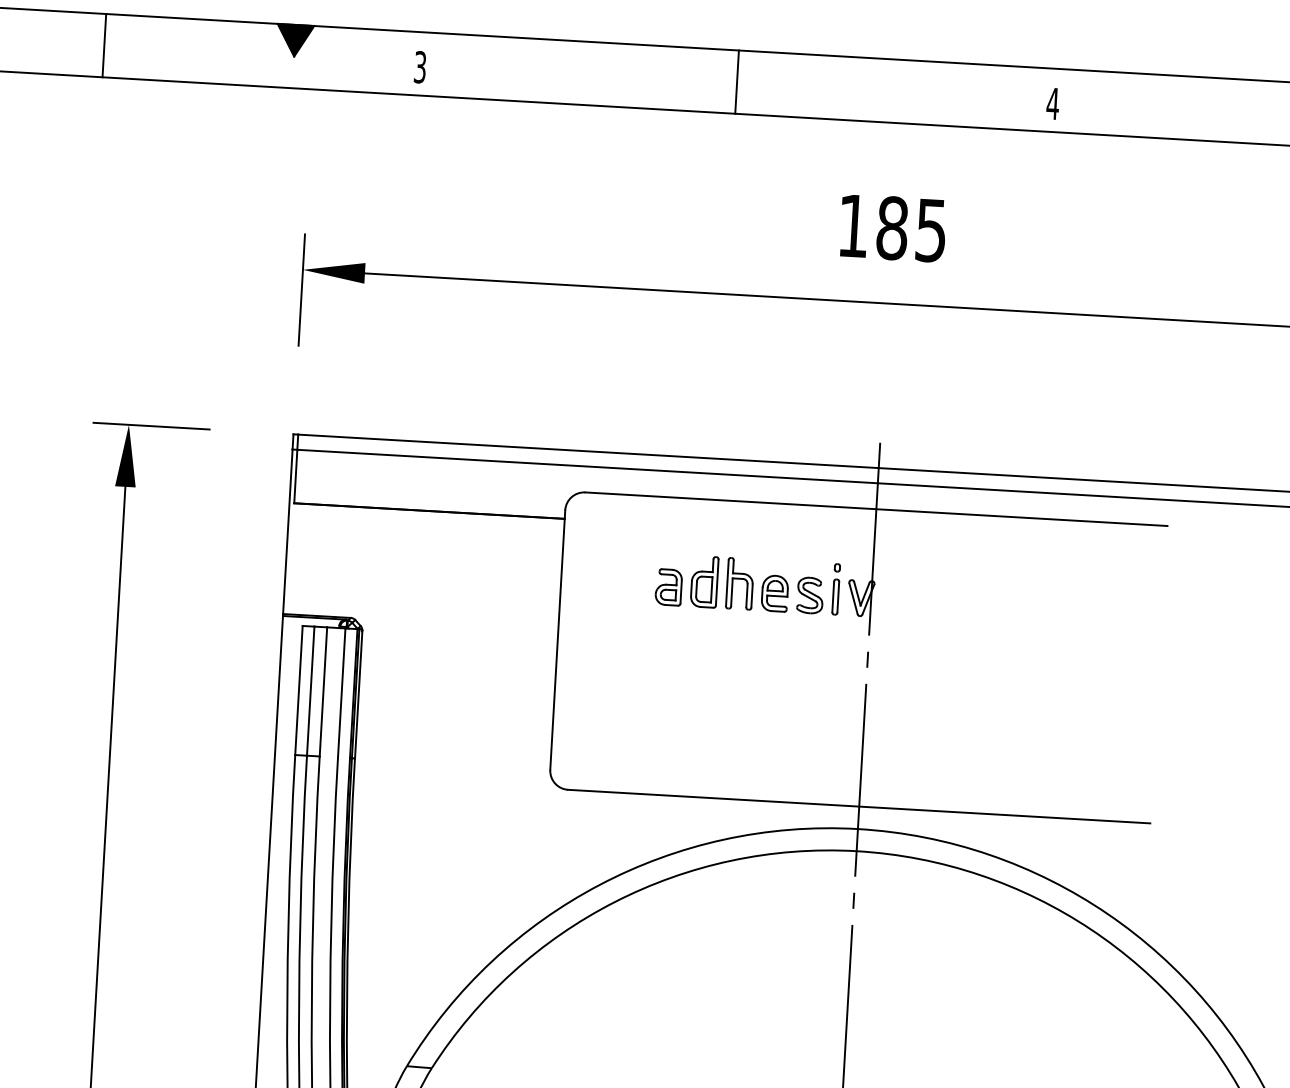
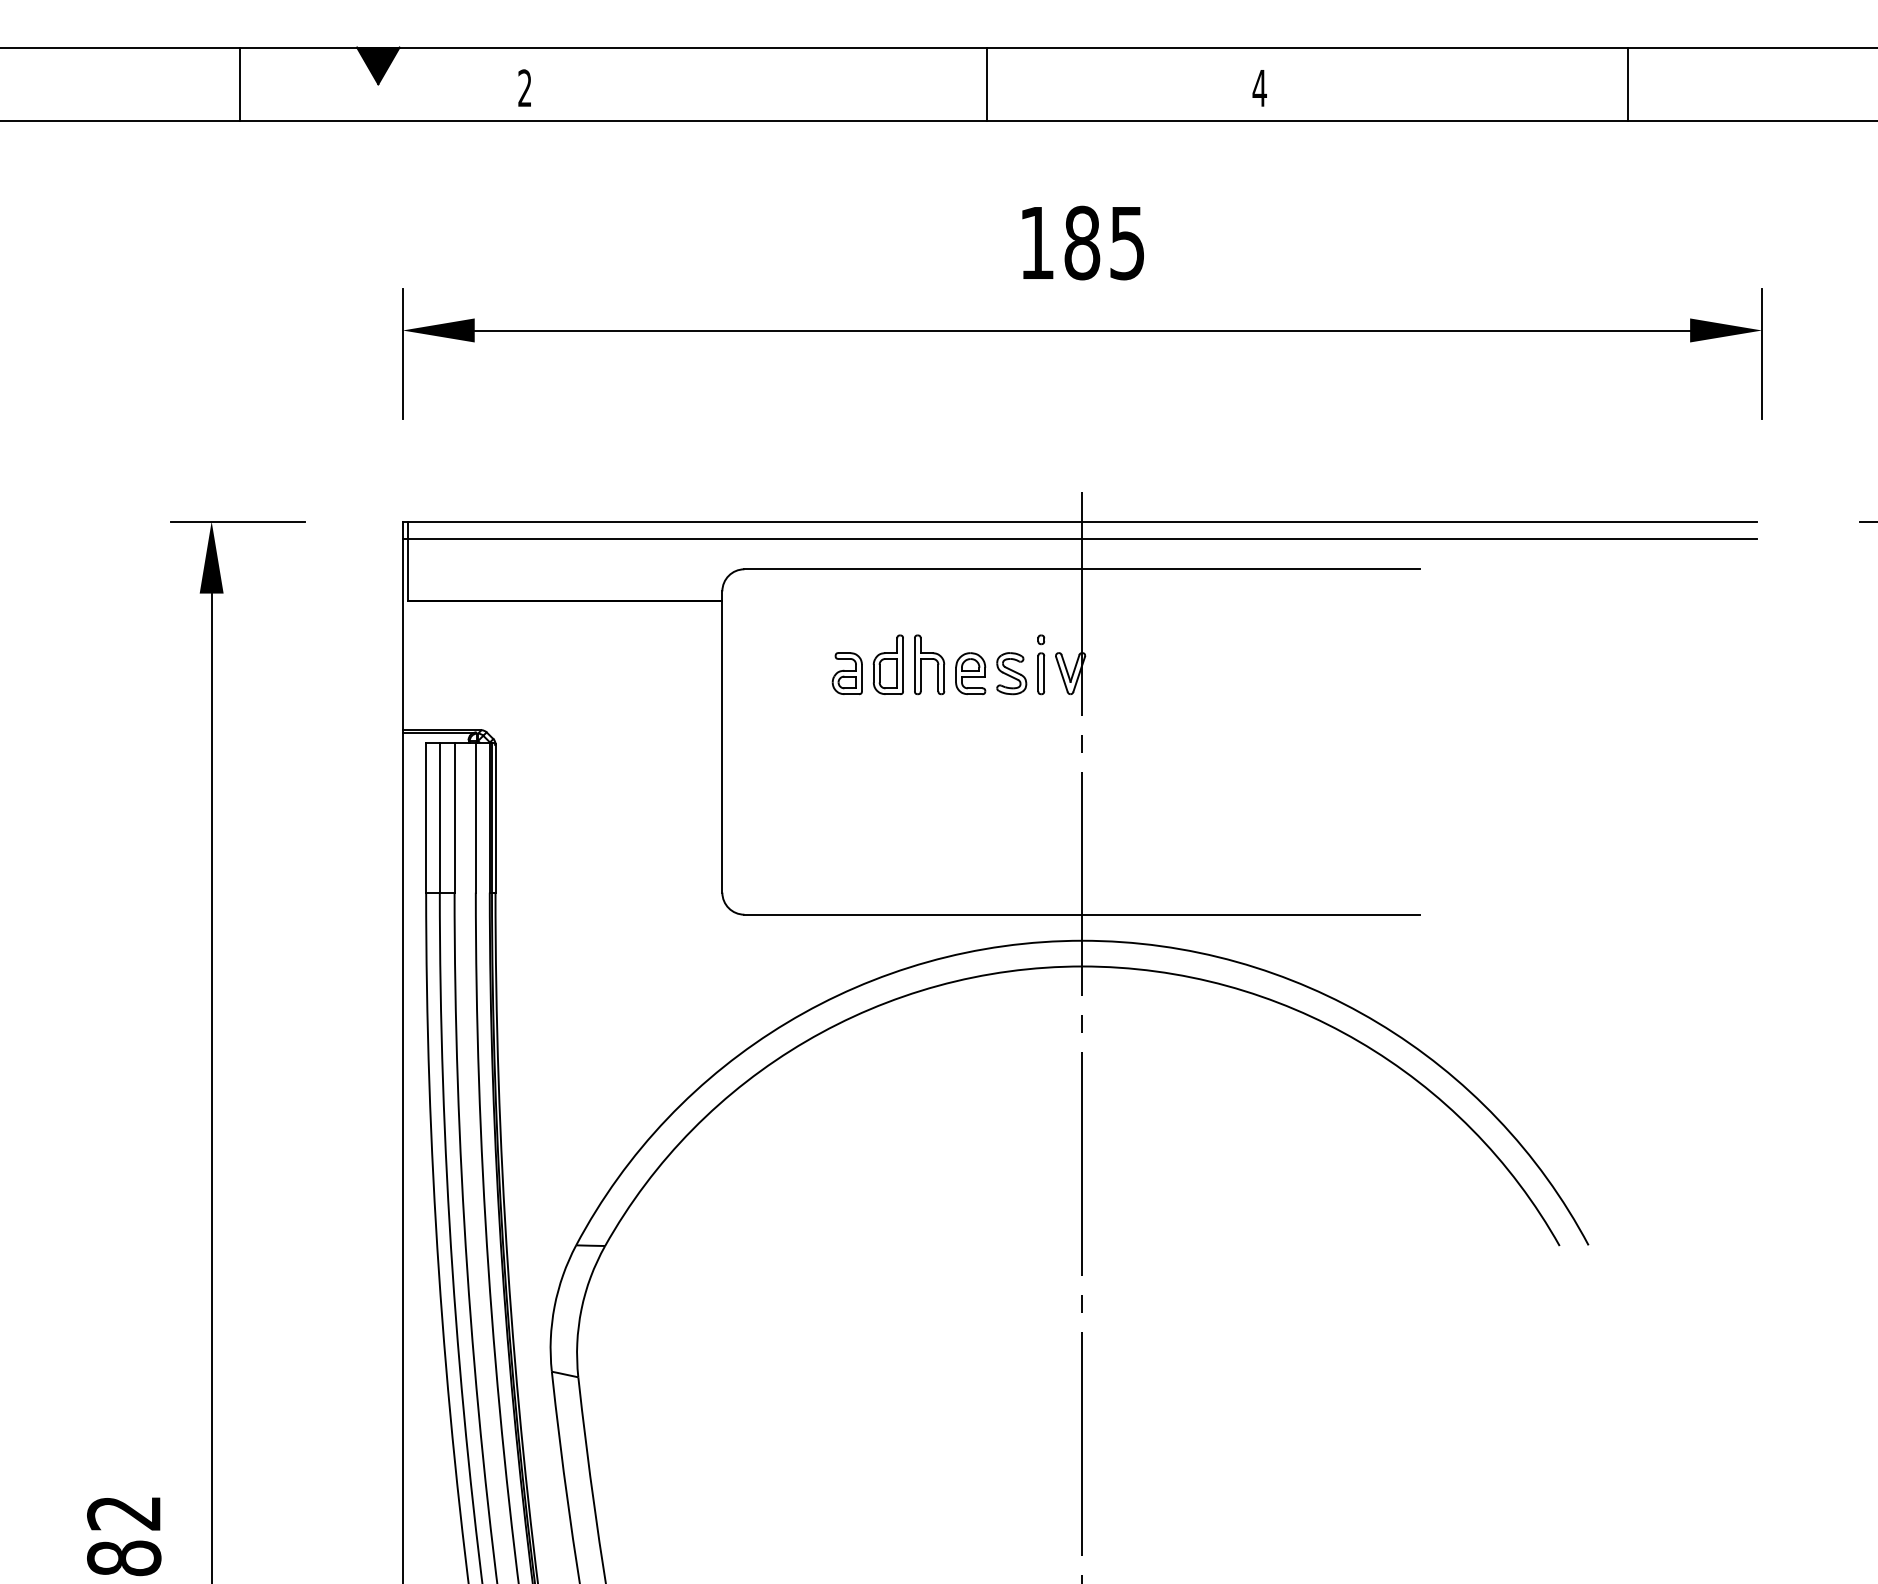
line: (104, 45) -> (239, 84), moved
text: (419, 67) -> (524, 88), 3 -> 2
line: (736, 82) -> (986, 84), moved

